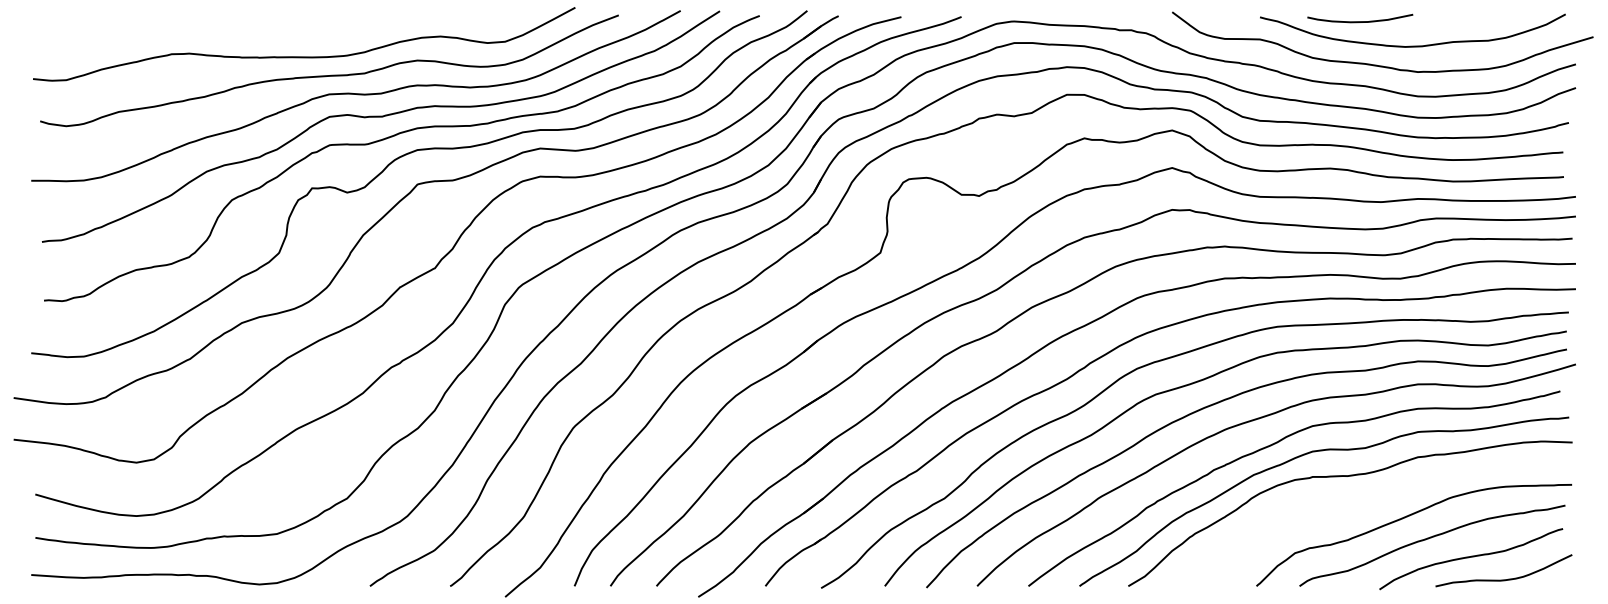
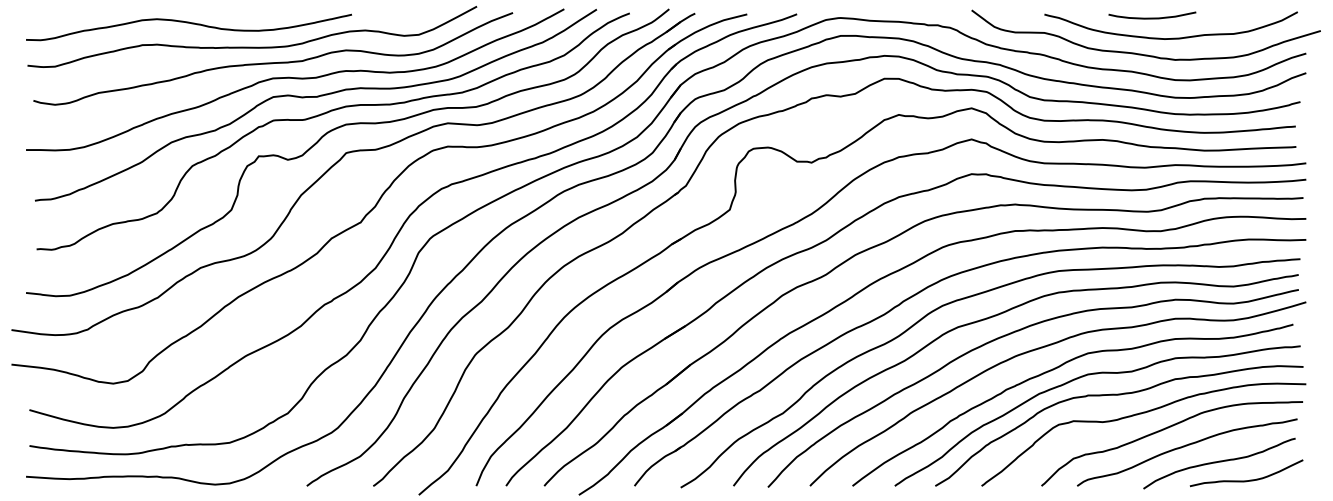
curve: (1360, 21) -> (1152, 18), moved
curve: (228, 28) -> (189, 23), added
curve: (1373, 500) -> (1138, 415), added

